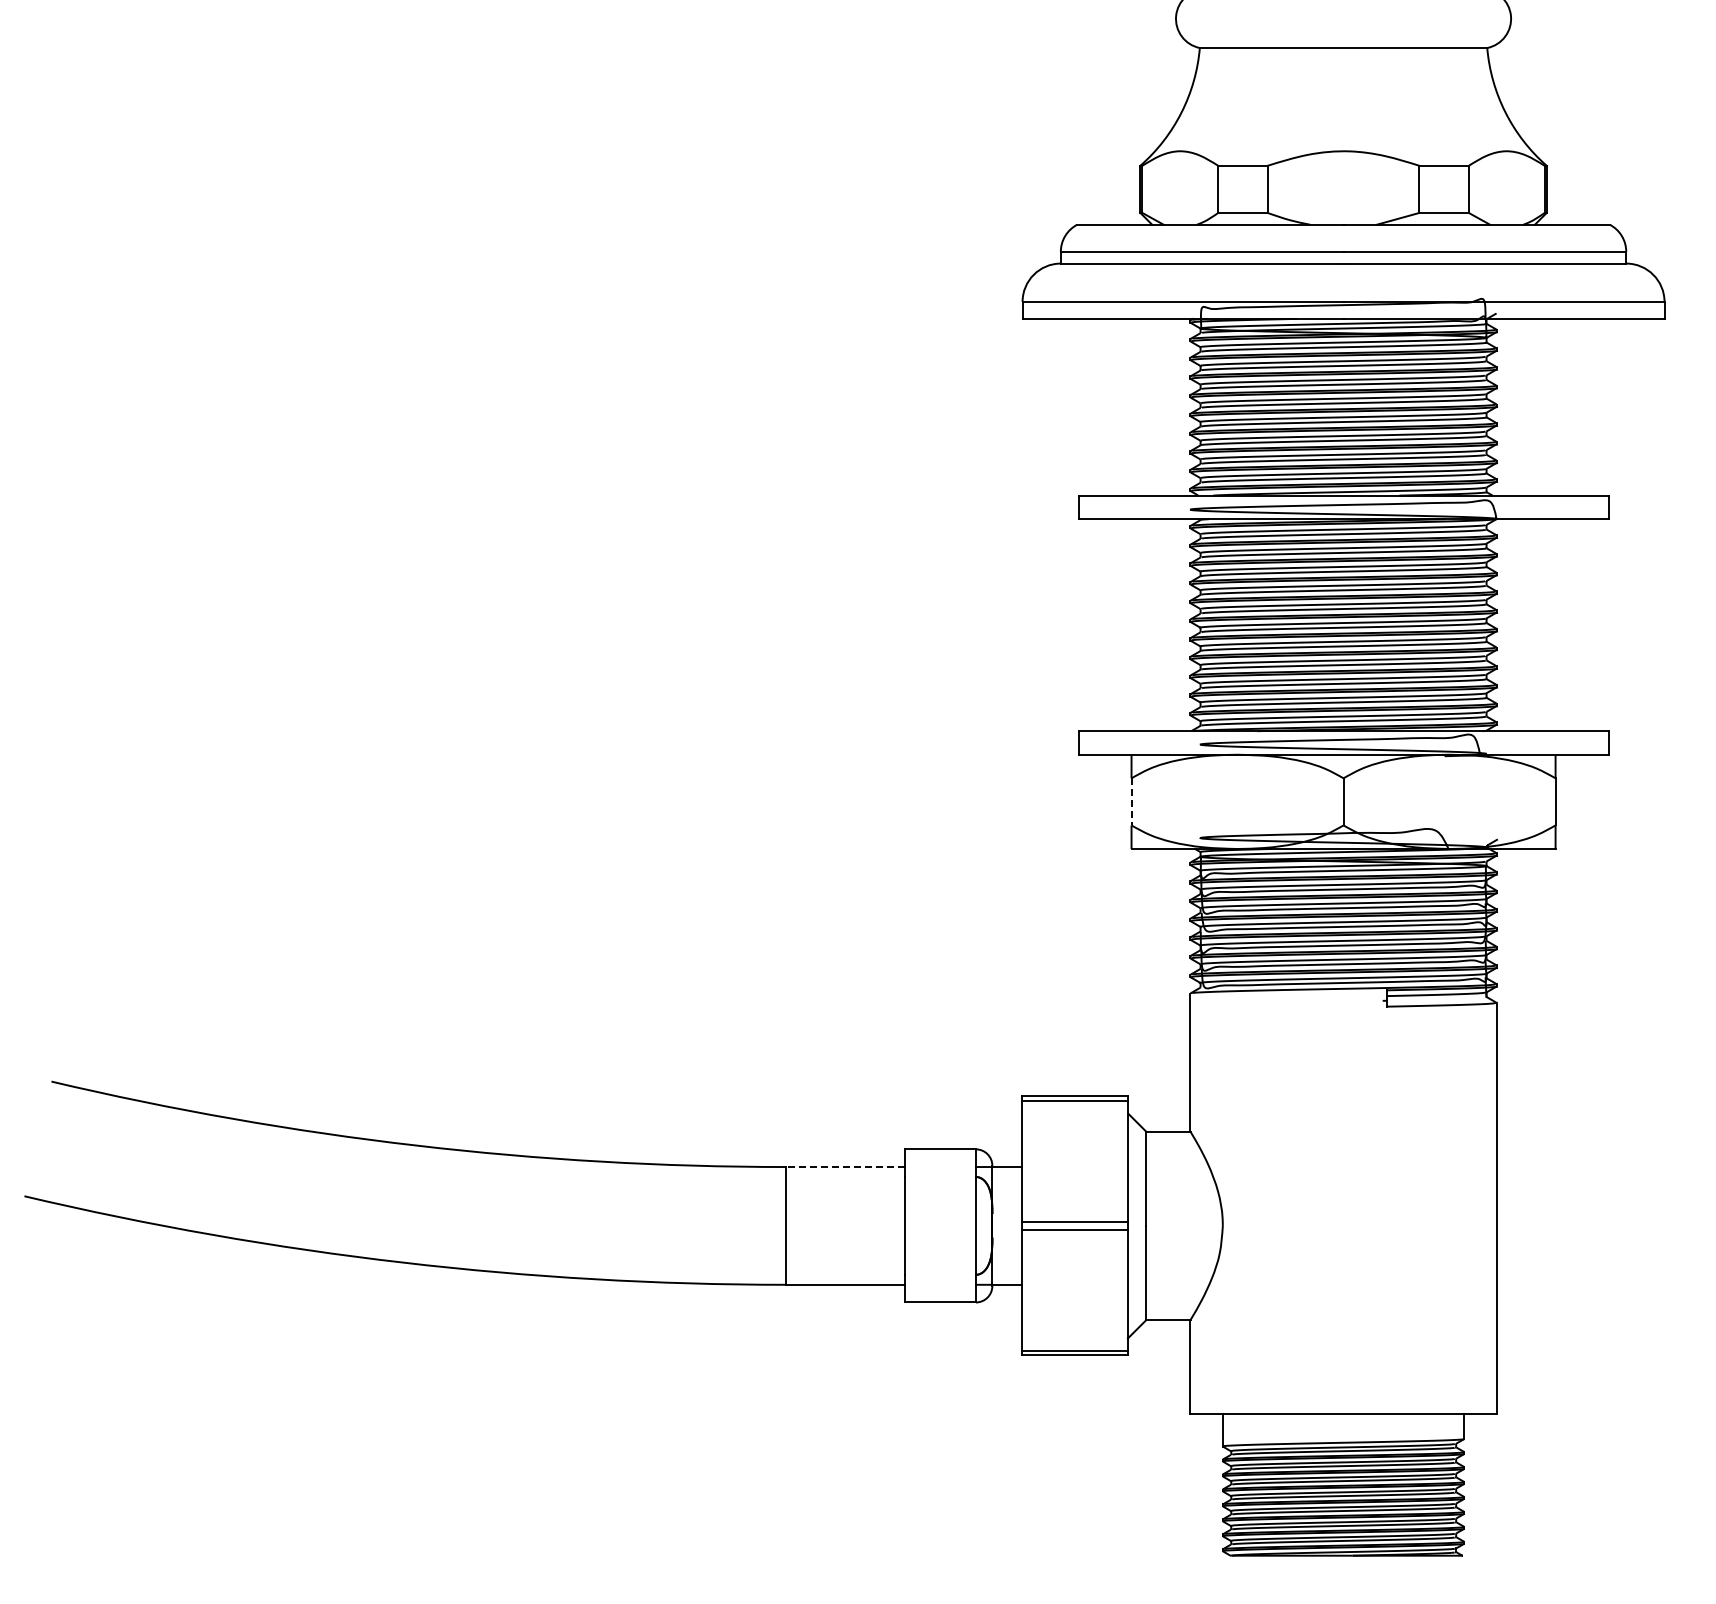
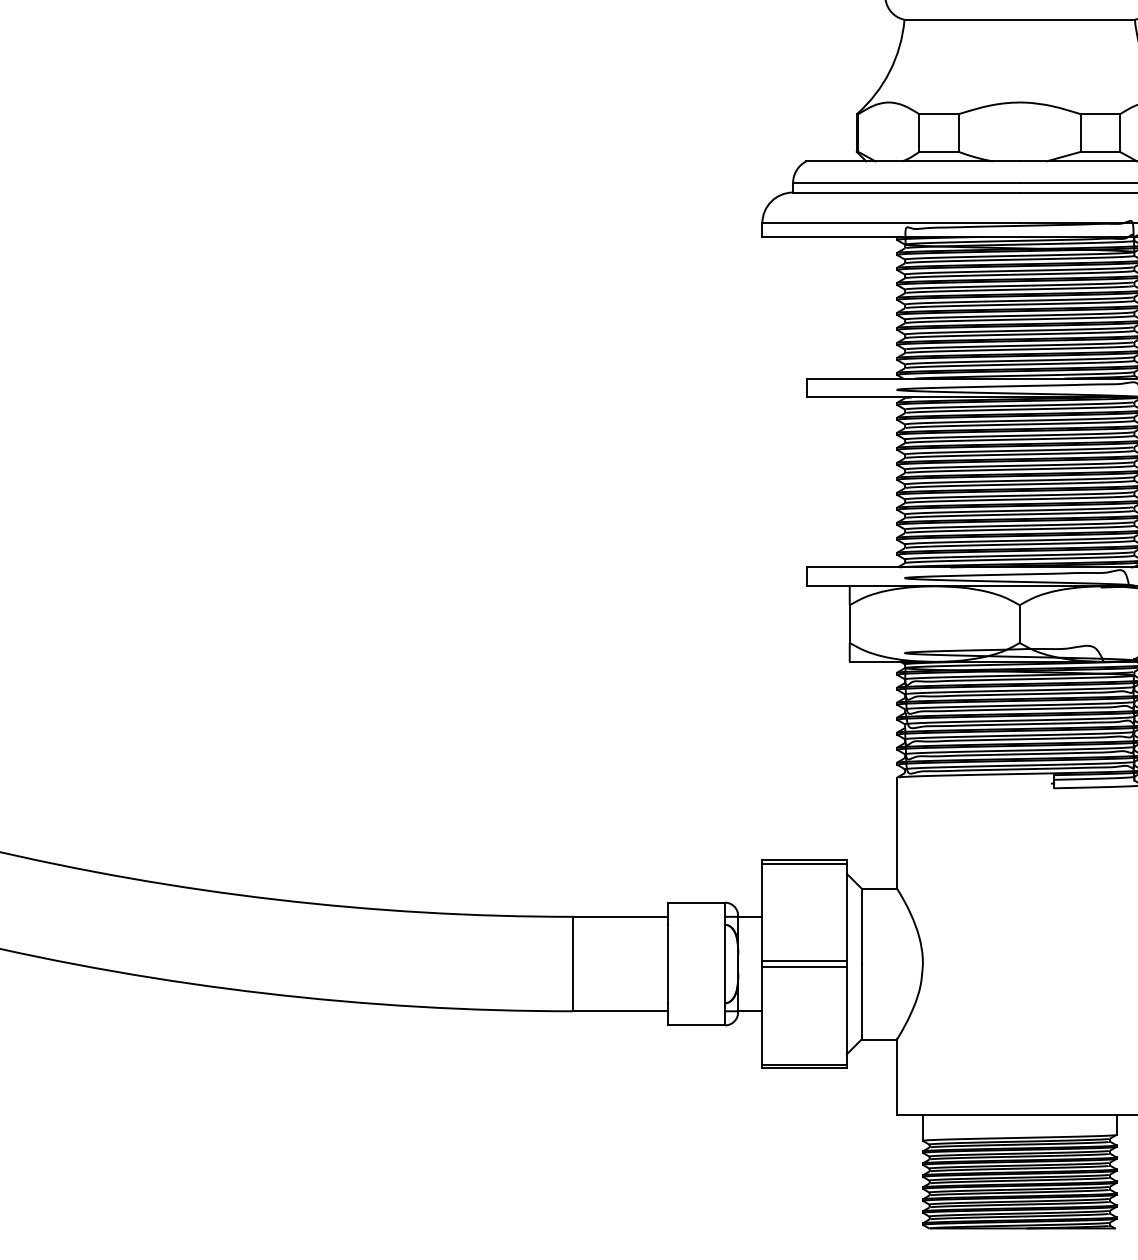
line: (1131, 801) -> (849, 623), dashed -> solid
line: (845, 1167) -> (620, 917), dashed -> solid

